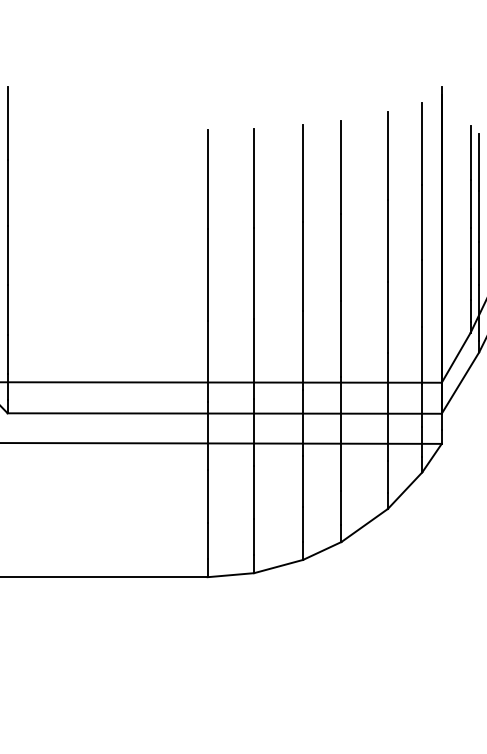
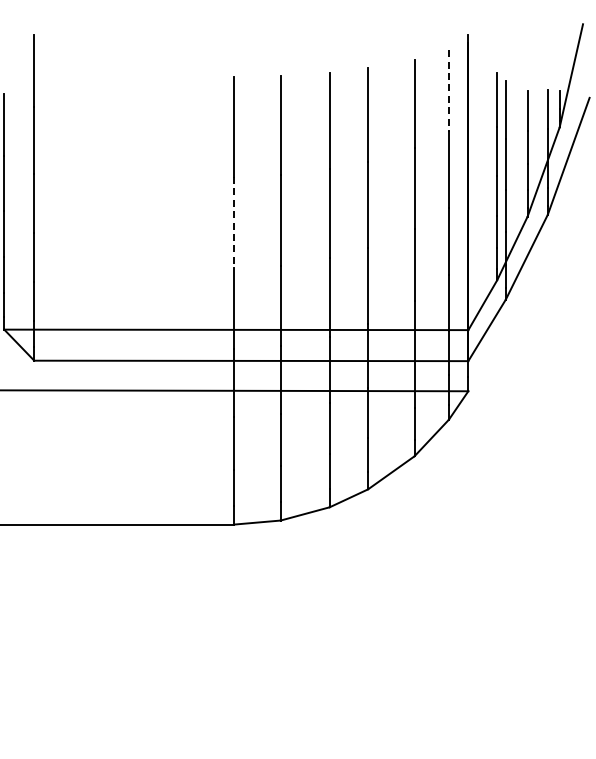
line: (421, 144) -> (448, 91), solid -> dashed
line: (207, 275) -> (234, 222), solid -> dashed

